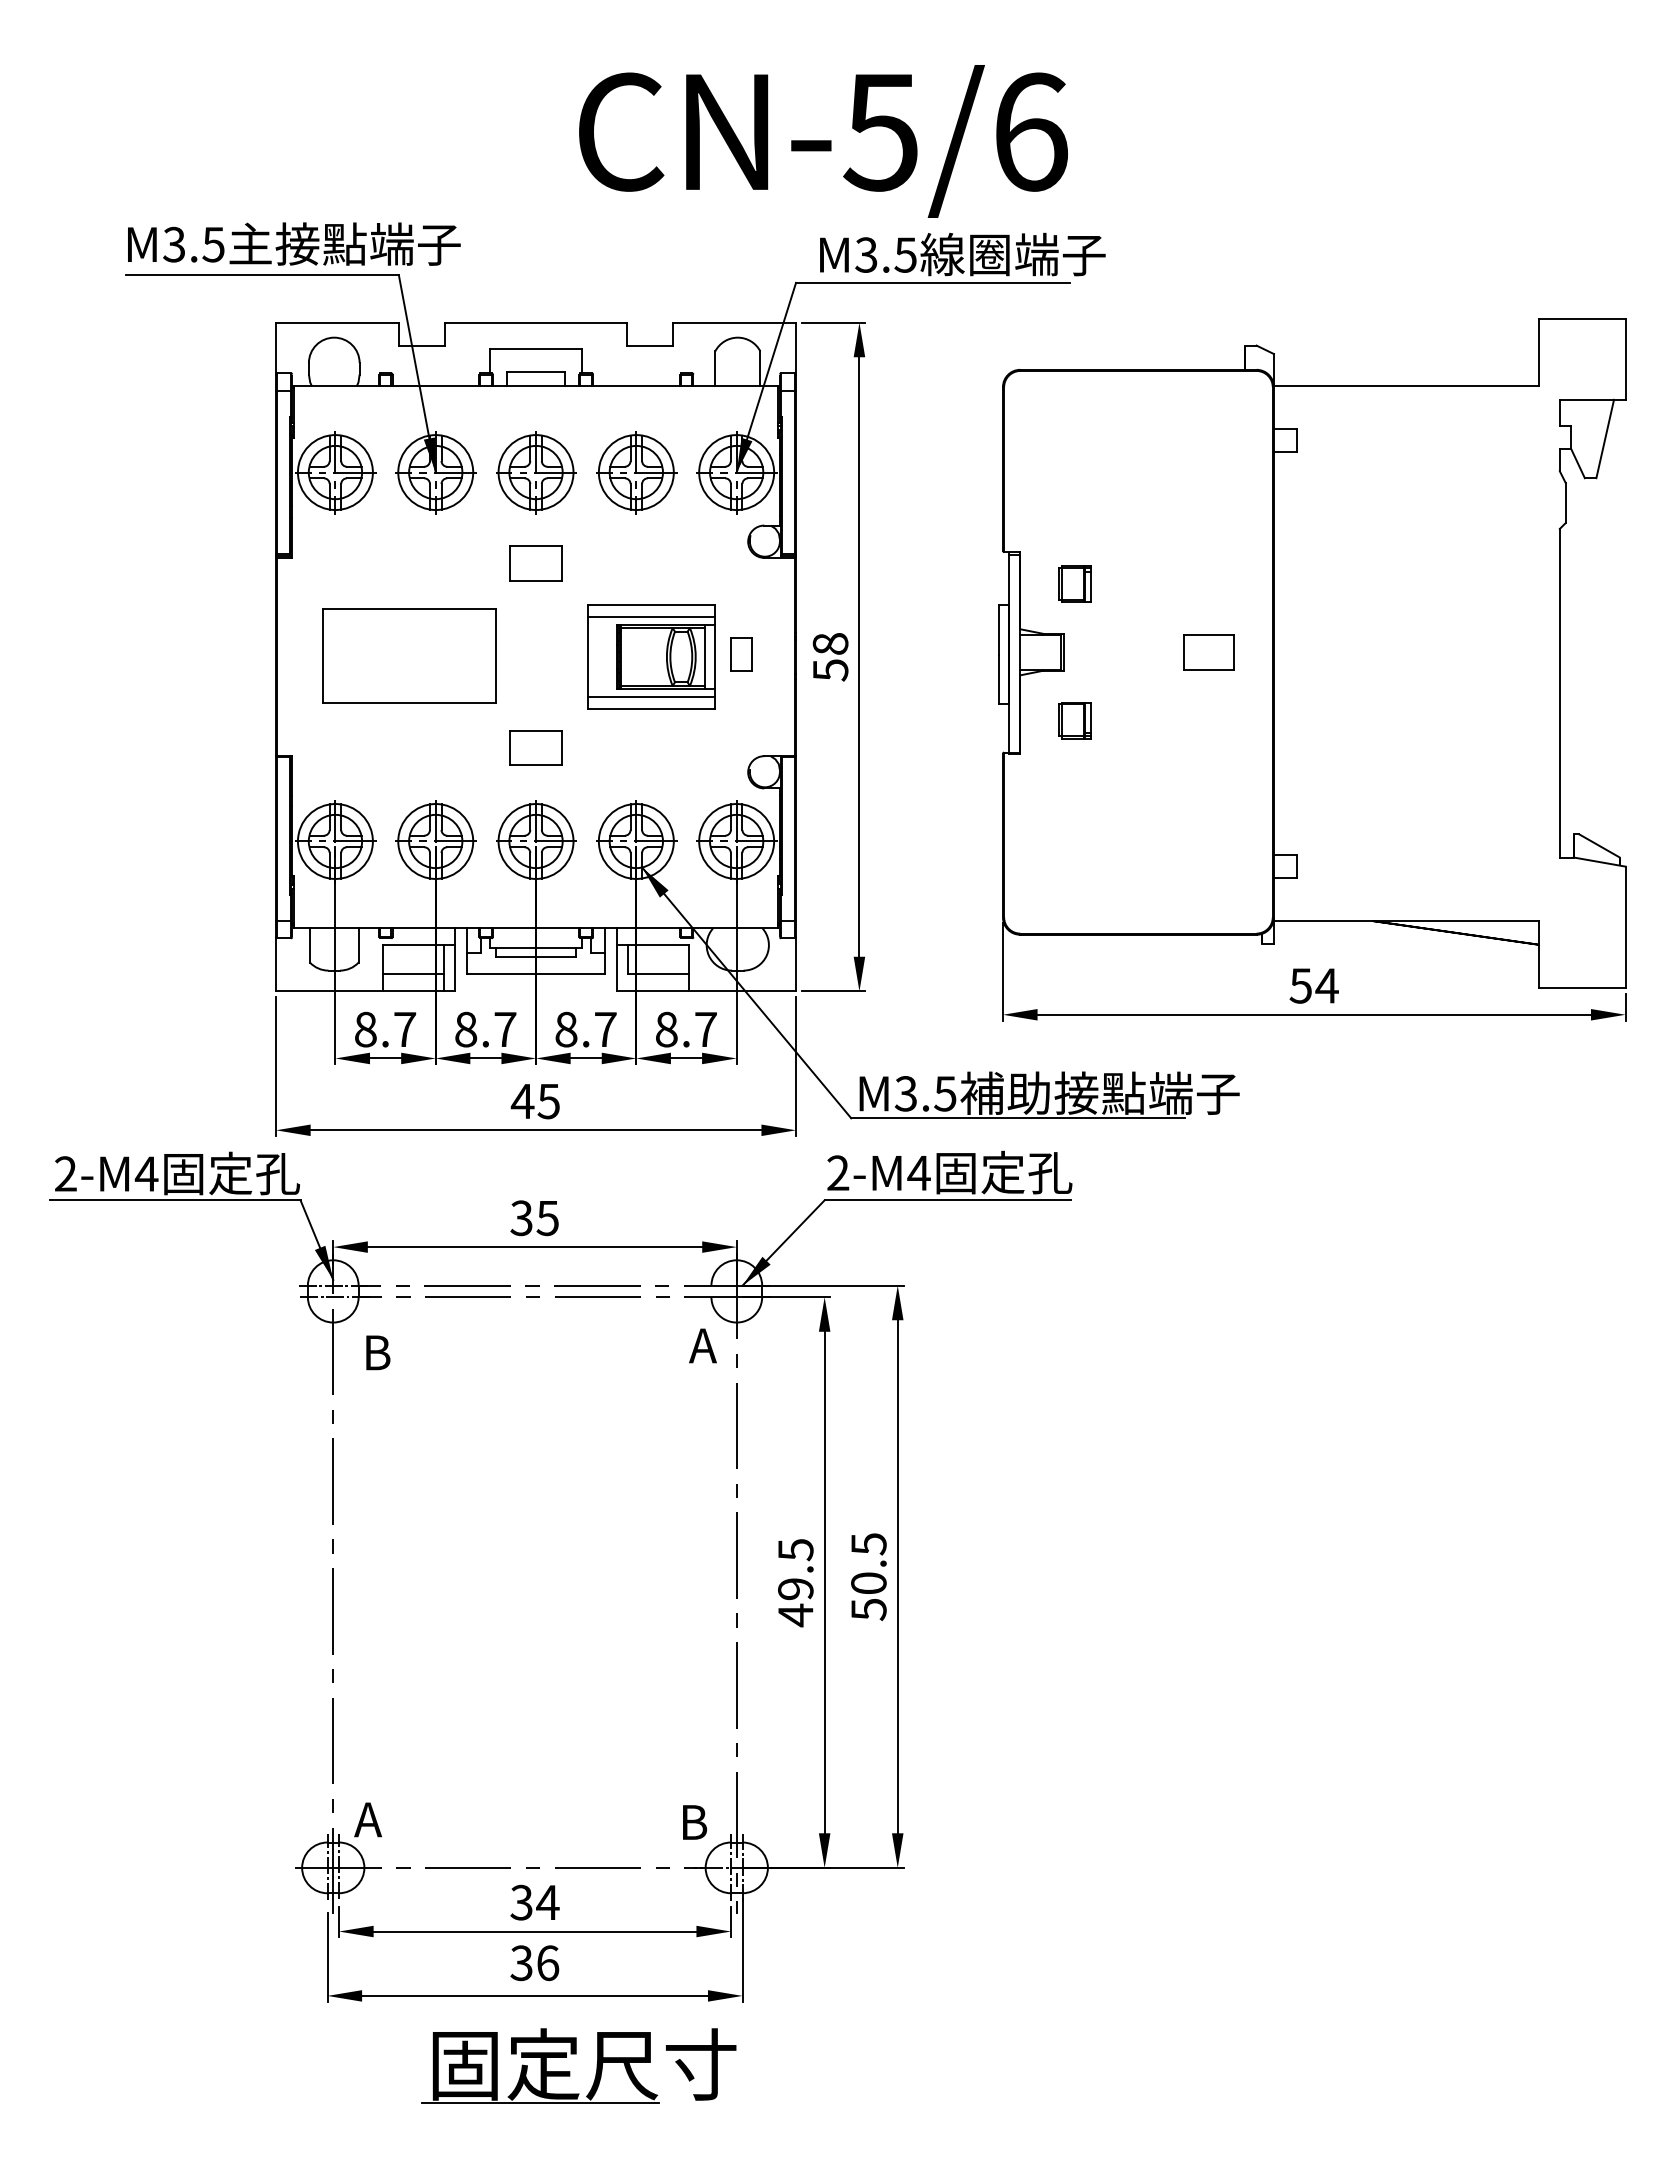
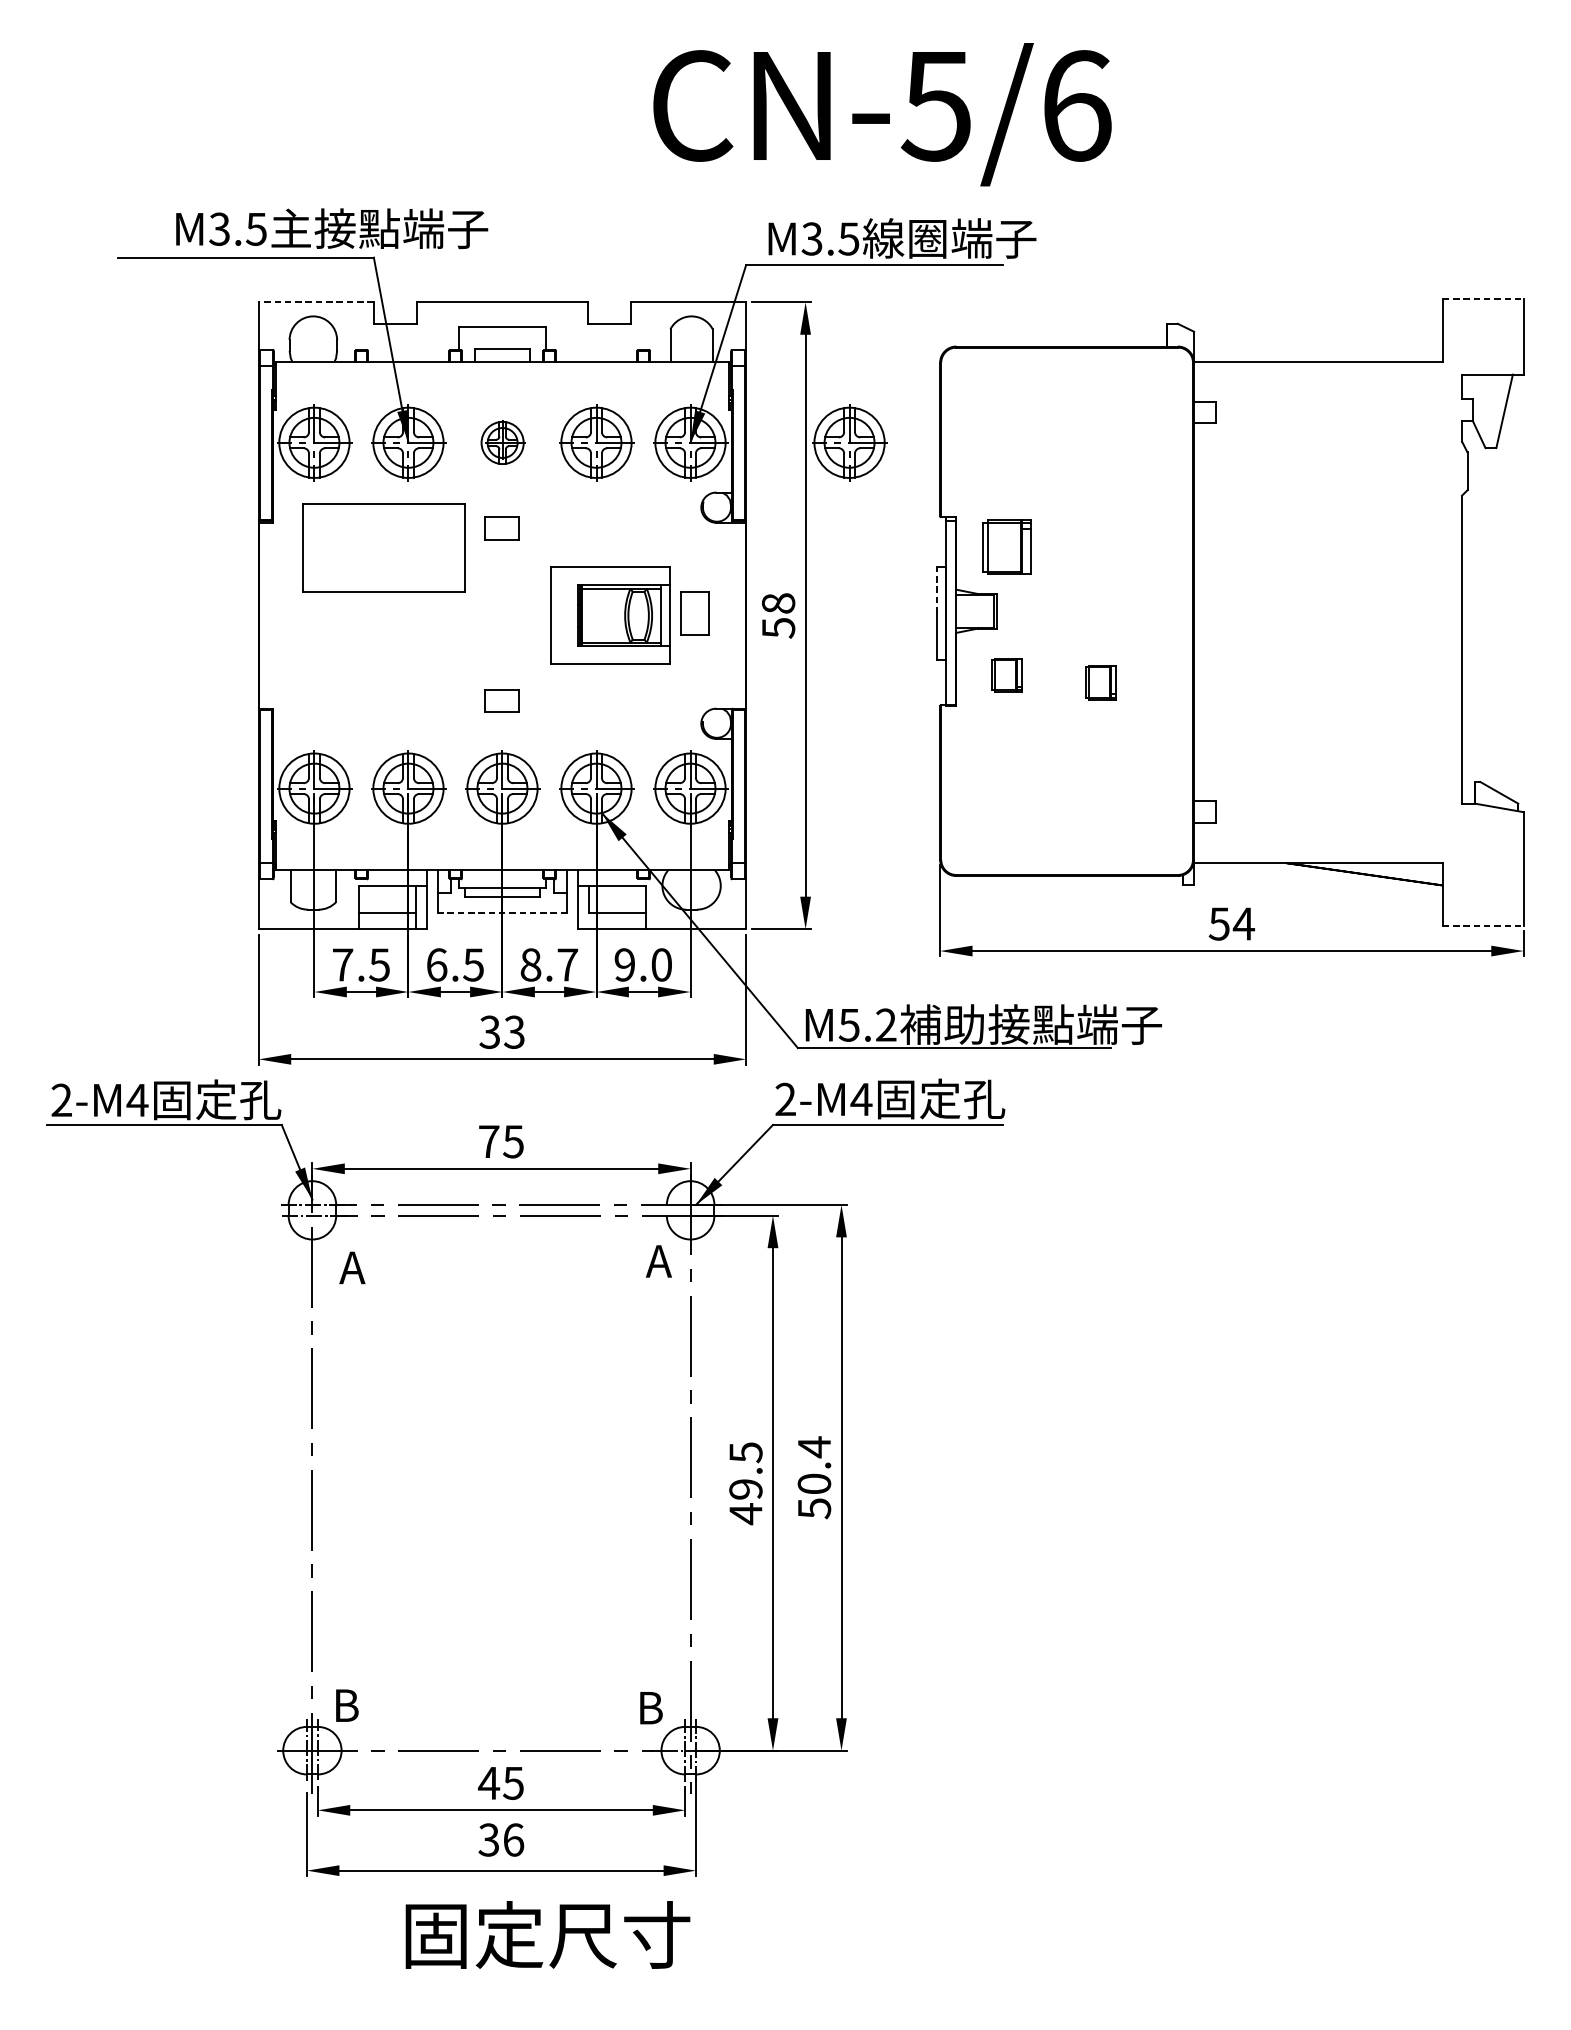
text: (823, 141) -> (882, 114), moved
text: (294, 243) -> (332, 228), moved
line: (1582, 319) -> (1483, 299), solid -> dashed
line: (336, 322) -> (315, 302), solid -> dashed
part: (536, 472) -> (502, 442), size x0.6
part: (906, 472) -> (849, 442), added
part: (535, 563) -> (501, 528), size x0.7
part: (1074, 583) -> (1007, 546), size x1.6
line: (650, 616) -> (609, 577), removed
line: (999, 629) -> (936, 589), solid -> dashed
part: (1208, 652) -> (1132, 611), removed
part: (741, 654) -> (695, 613), size x1.4
part: (409, 655) -> (383, 547), moved
line: (650, 697) -> (609, 653), removed
part: (1174, 728) -> (1100, 682), added
part: (535, 747) -> (501, 700), size x0.7
line: (535, 974) -> (501, 913), solid -> dashed
line: (1582, 987) -> (1483, 925), solid -> dashed
text: (385, 1029) -> (361, 964), 8.7 -> 7.5
text: (485, 1029) -> (455, 964), 8.7 -> 6.5
text: (685, 1029) -> (642, 964), 8.7 -> 9.0
text: (925, 1093) -> (867, 1024), M3.5 -> M5.2
text: (534, 1101) -> (501, 1032), 45 -> 33
text: (521, 1218) -> (488, 1142), 35 -> 75
text: (376, 1352) -> (352, 1267), B -> A
text: (868, 1544) -> (814, 1447), 50.5 -> 50.4
text: (368, 1819) -> (345, 1705), A -> B
text: (534, 1902) -> (501, 1783), 34 -> 45
line: (540, 2103) -> (506, 1971), removed

